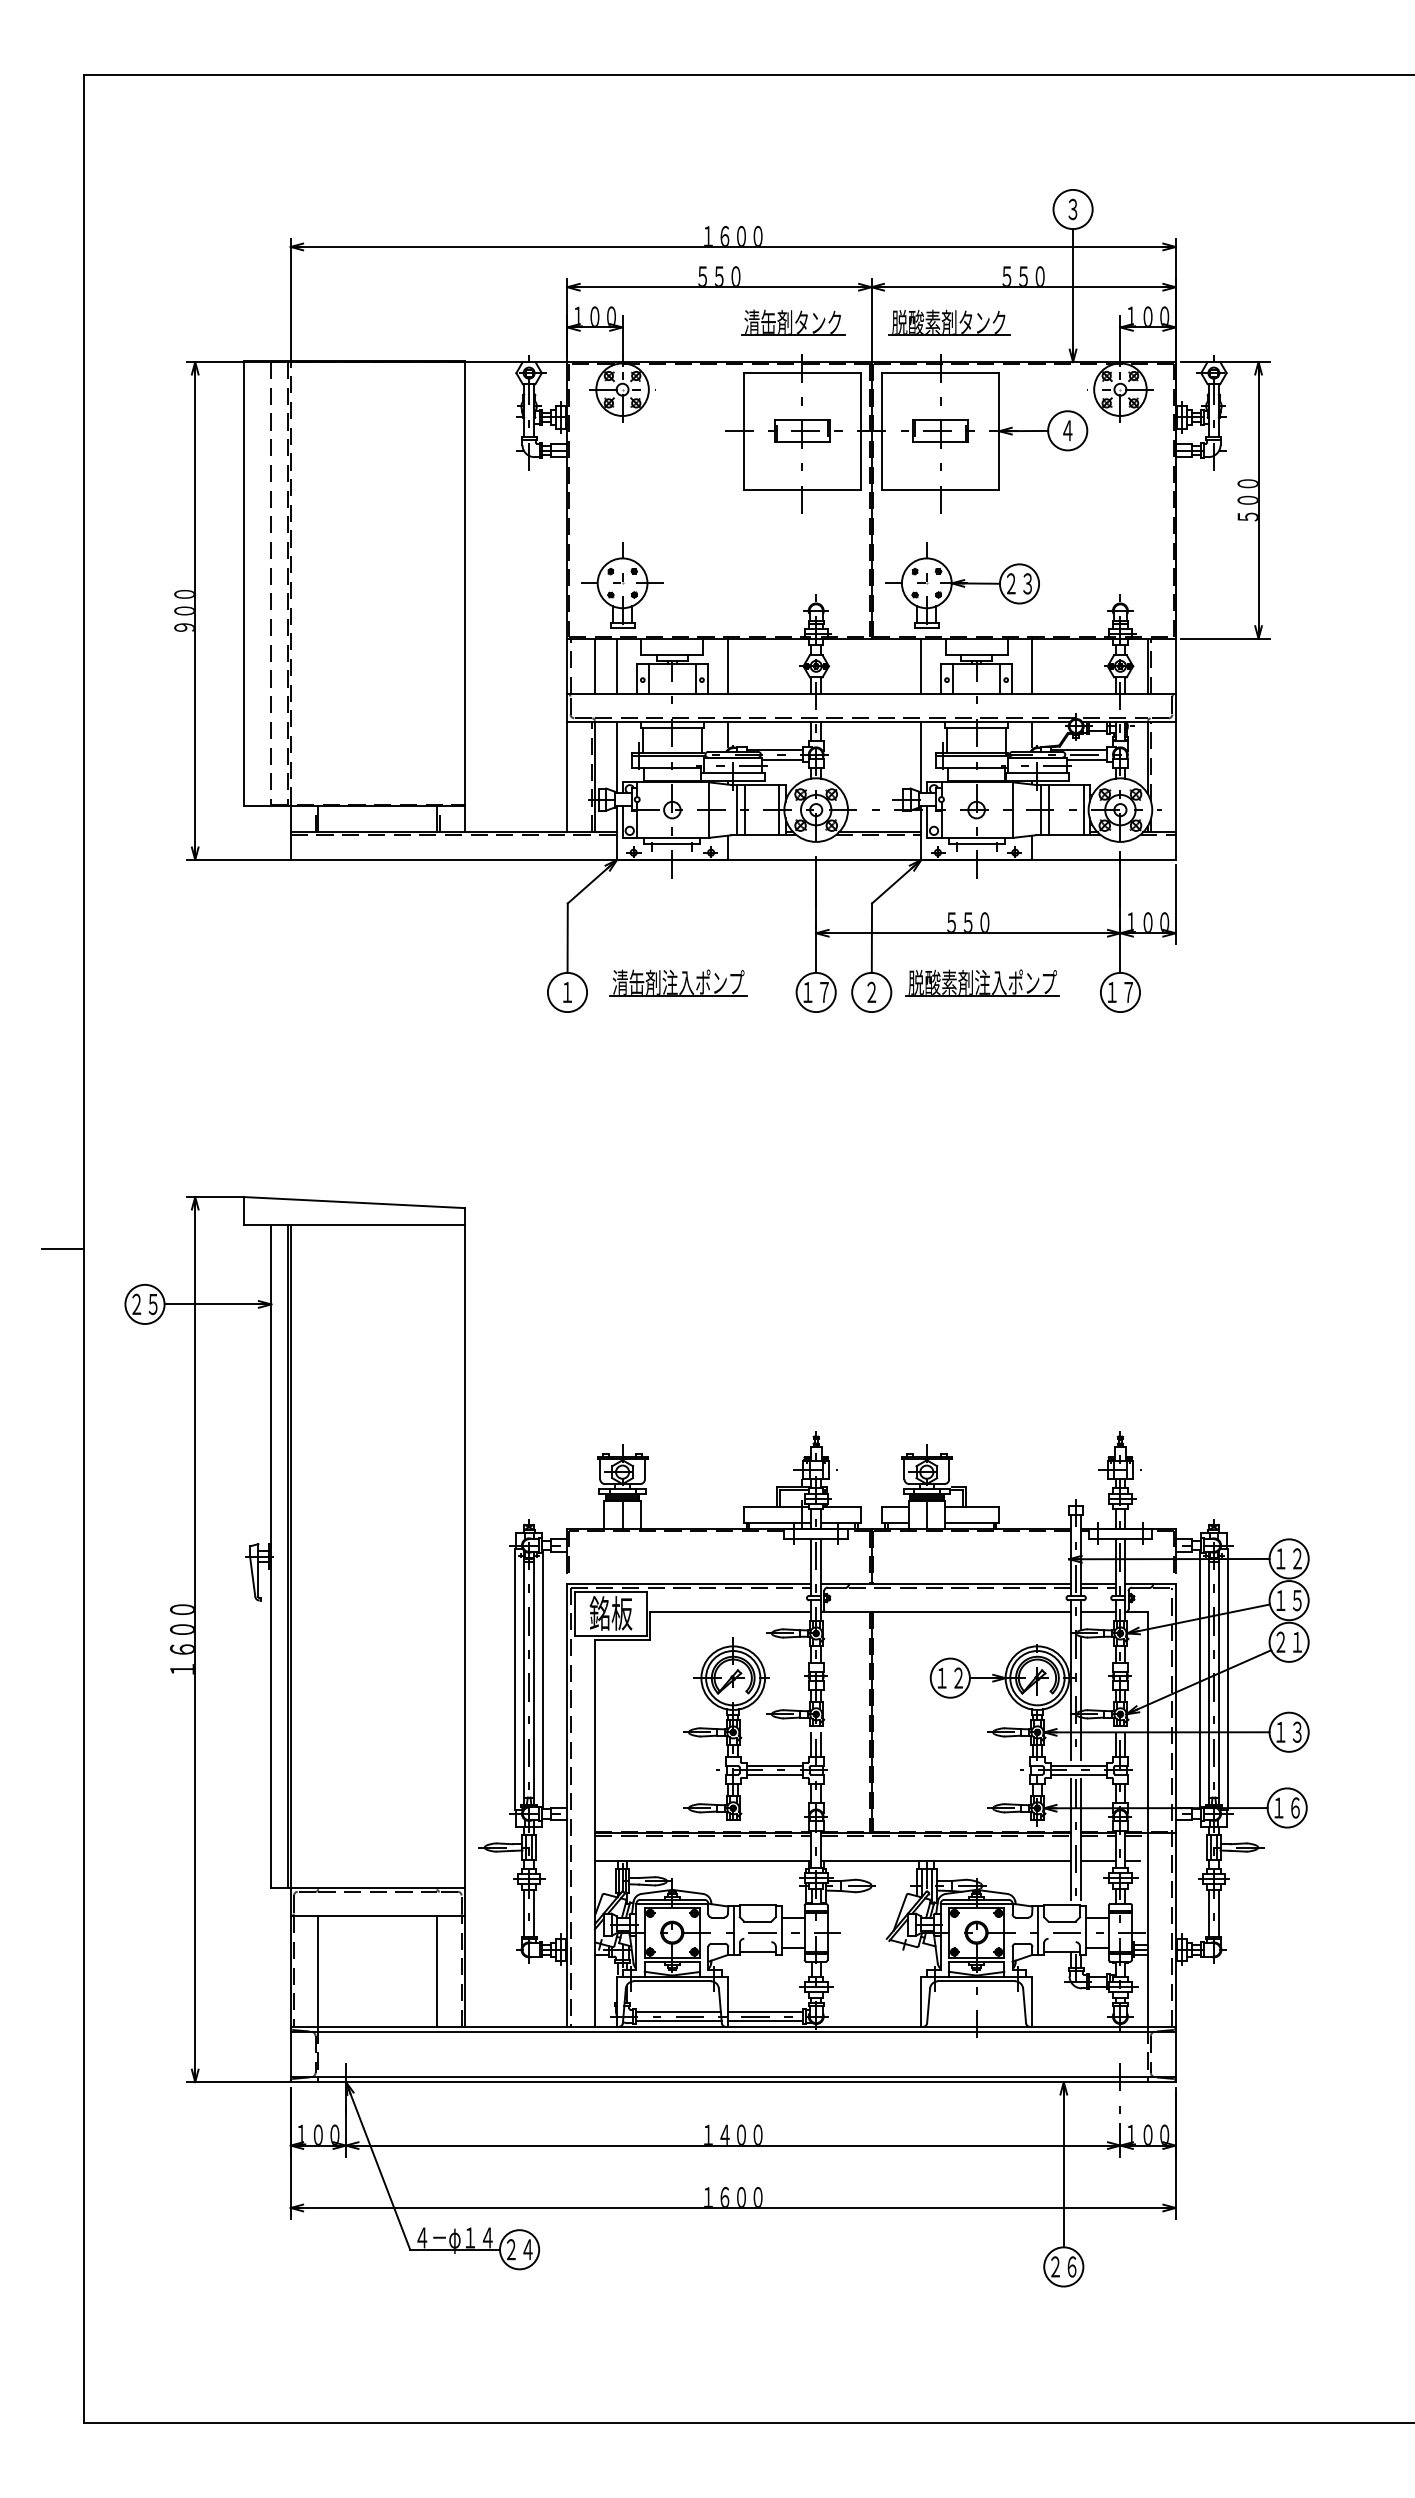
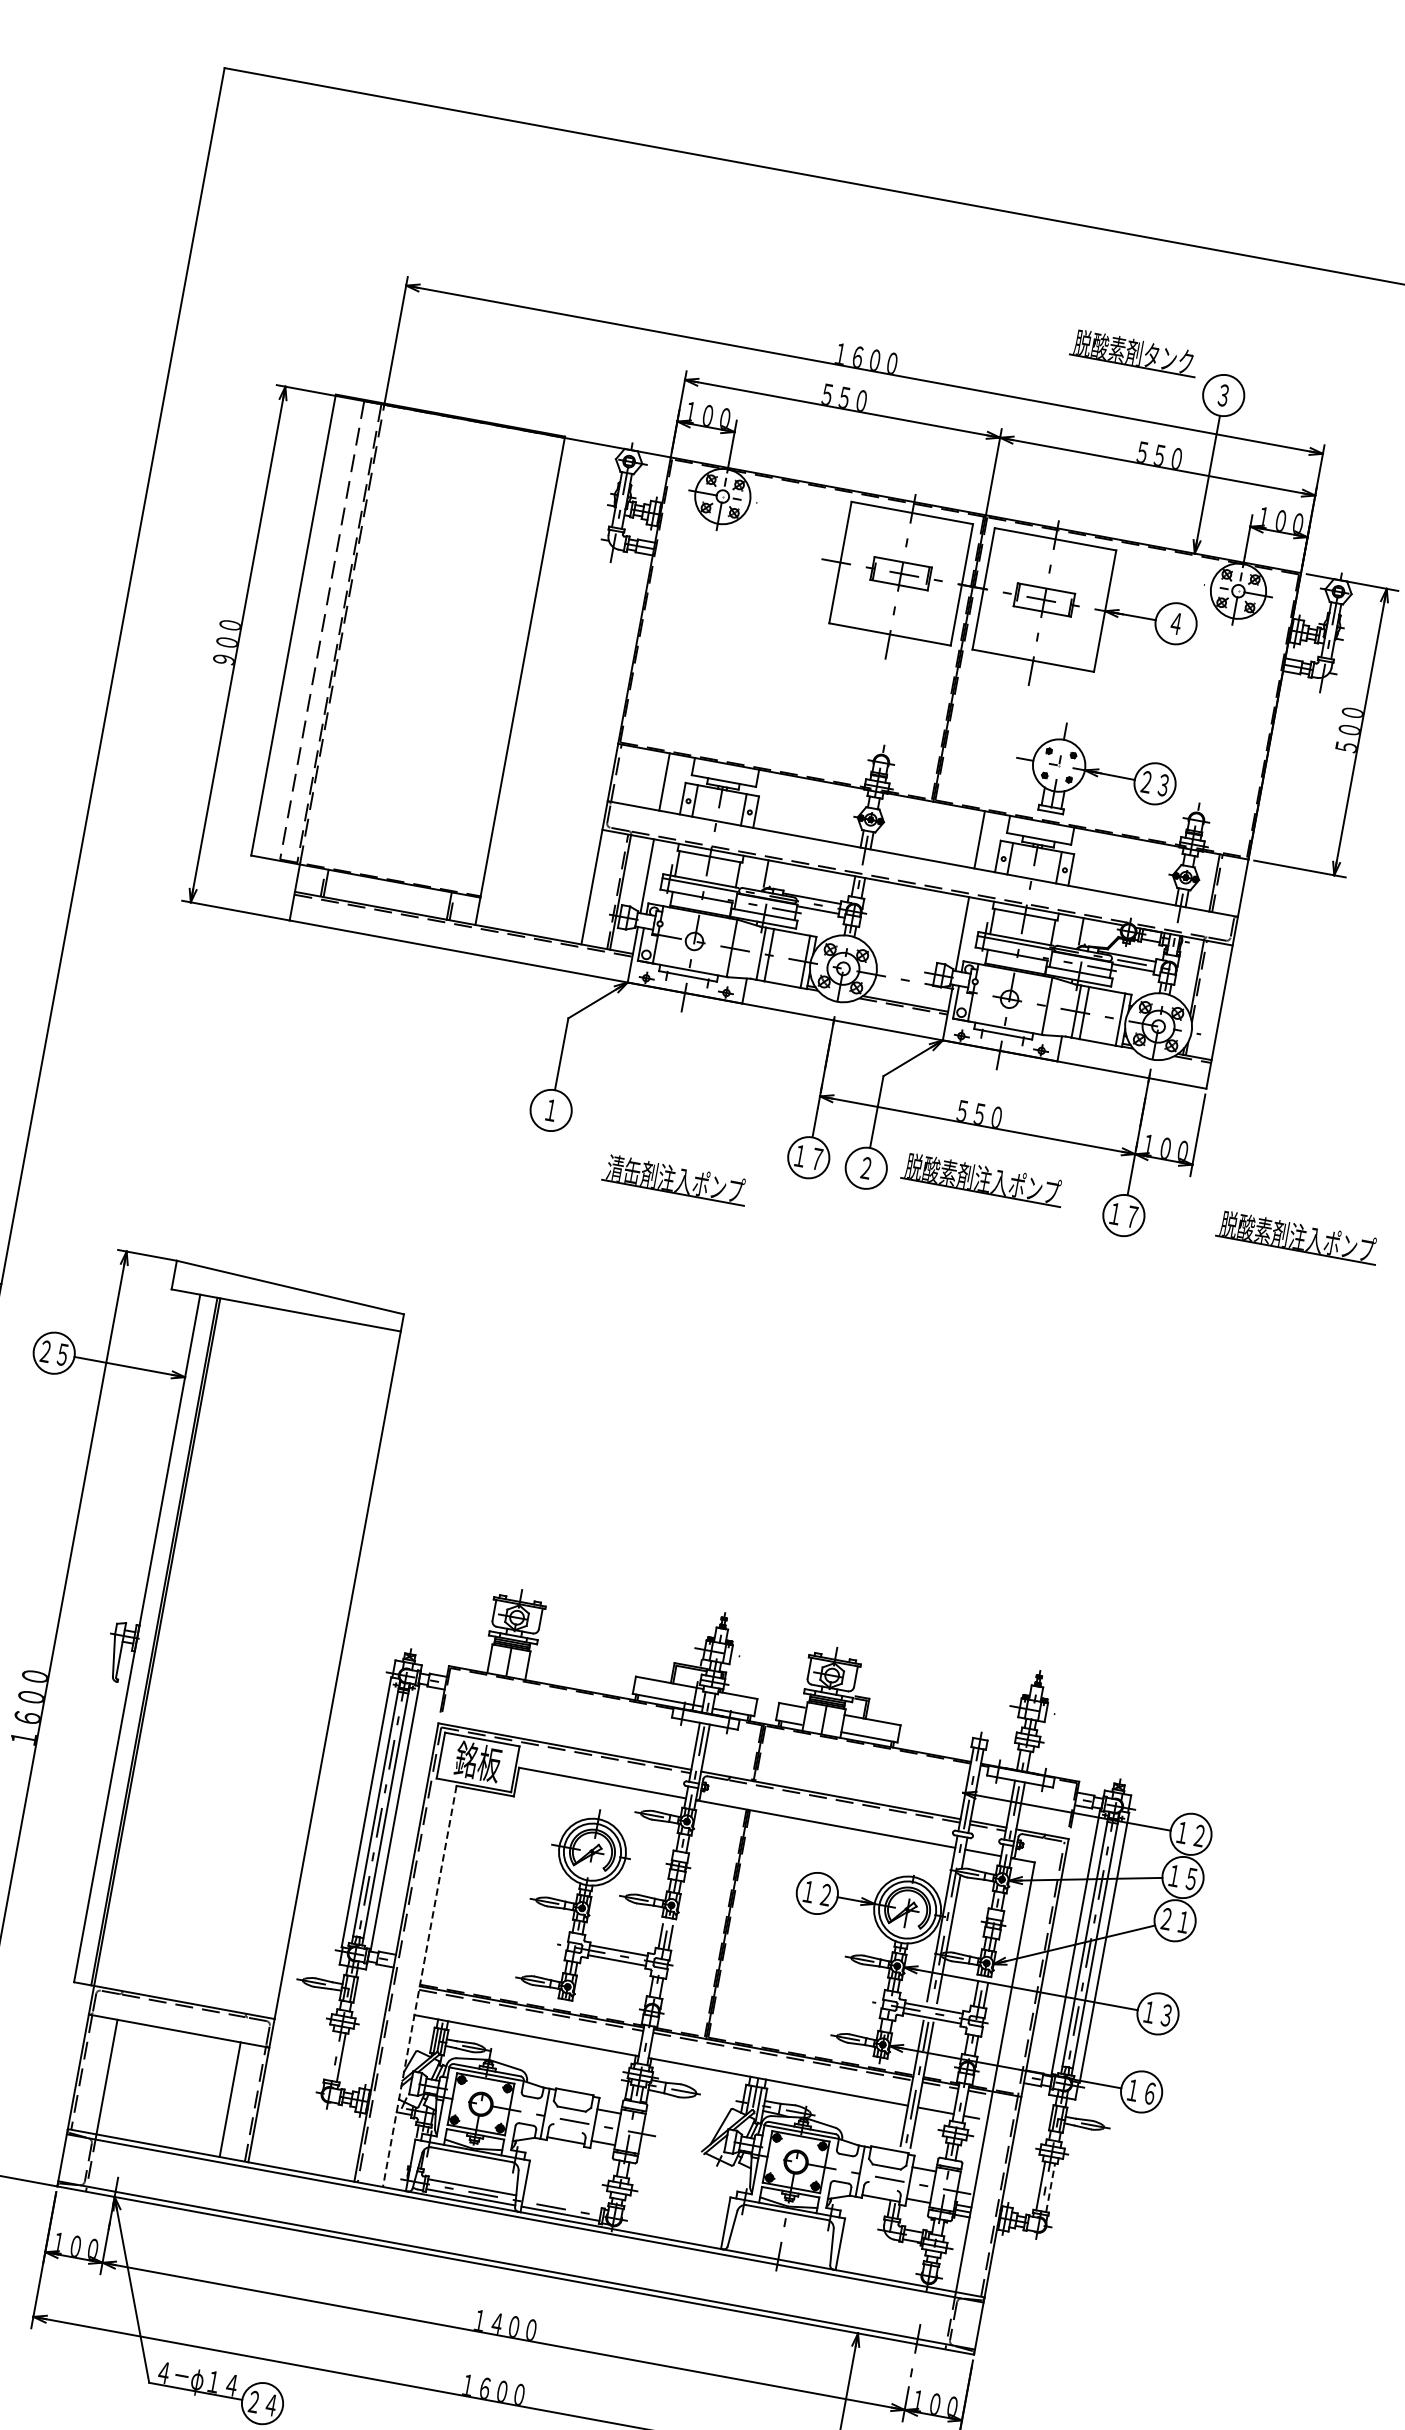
part: (793, 322) -> (912, 459), removed
part: (949, 322) -> (1134, 352), moved
part: (622, 585) -> (685, 699), removed
part: (962, 585) -> (1095, 774), moved
line: (594, 665) -> (641, 776), removed
line: (727, 665) -> (779, 802), removed
line: (1031, 665) -> (1093, 859), removed
part: (678, 982) -> (675, 1179), moved
part: (1286, 982) -> (1297, 1236), added
line: (594, 1833) -> (419, 1986), solid -> dashed
line: (524, 1912) -> (331, 2055), removed
line: (1218, 1913) -> (1050, 2188), solid -> dashed
line: (764, 2011) -> (561, 2203), removed

